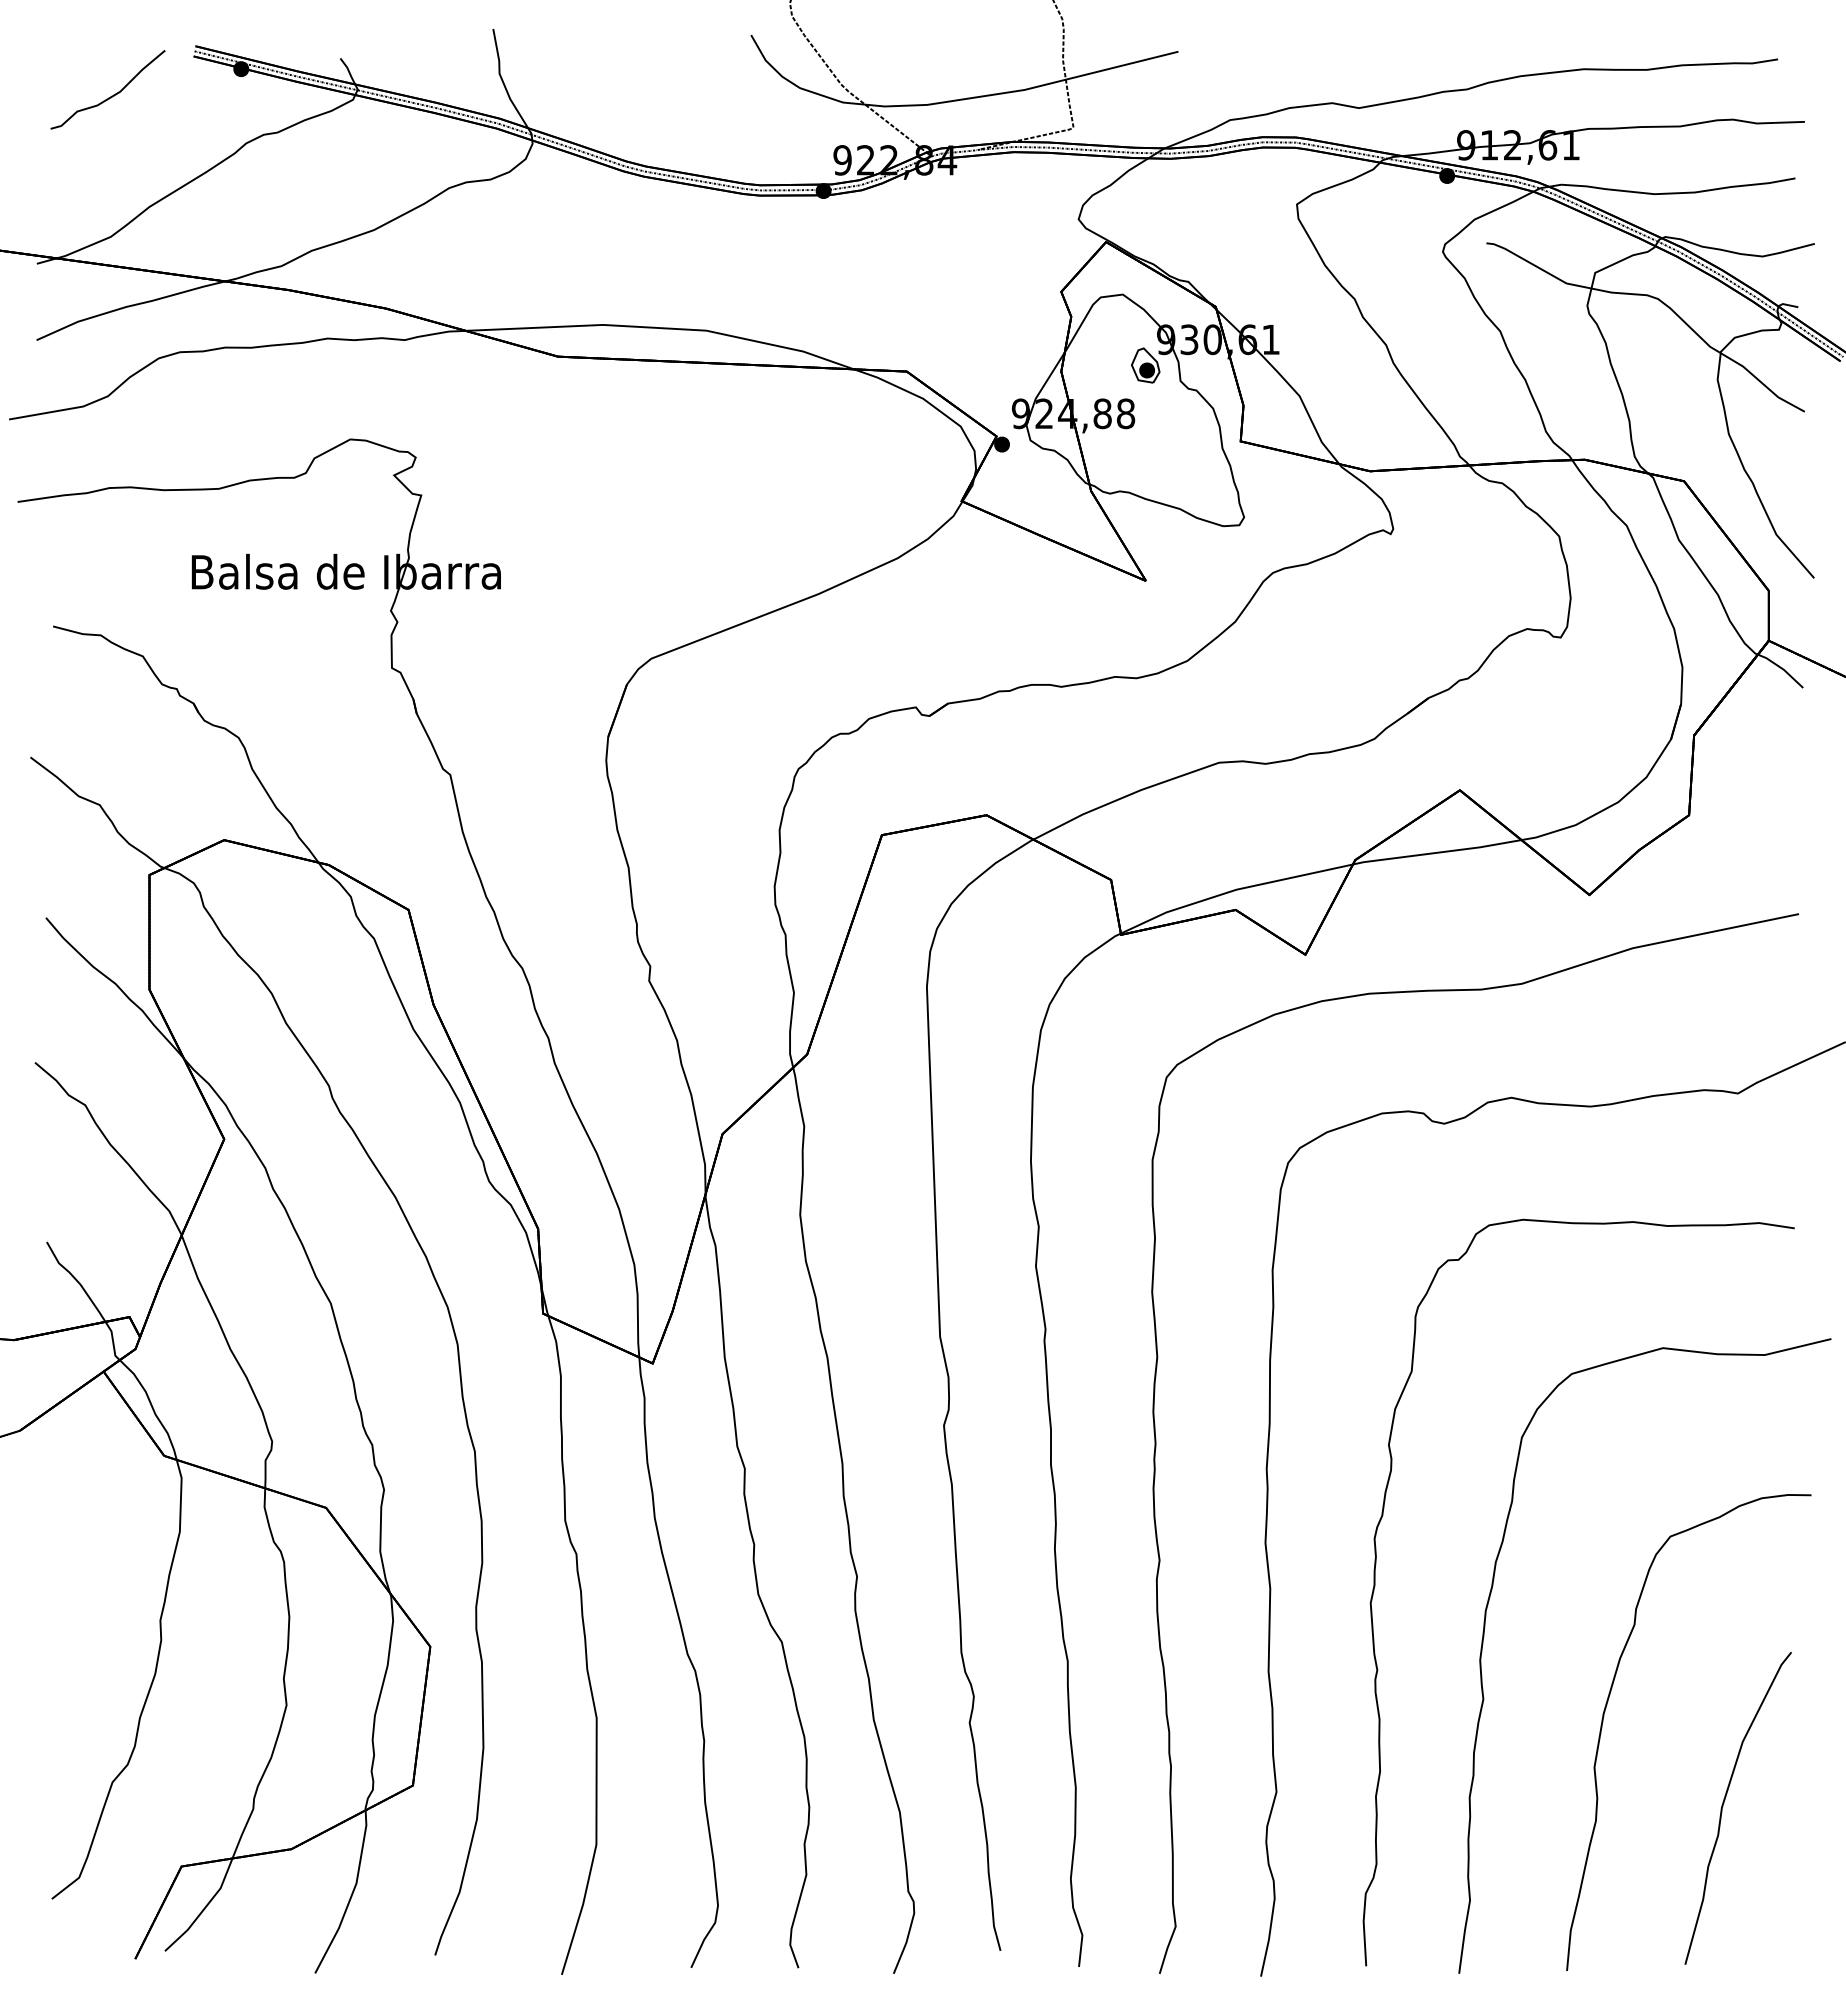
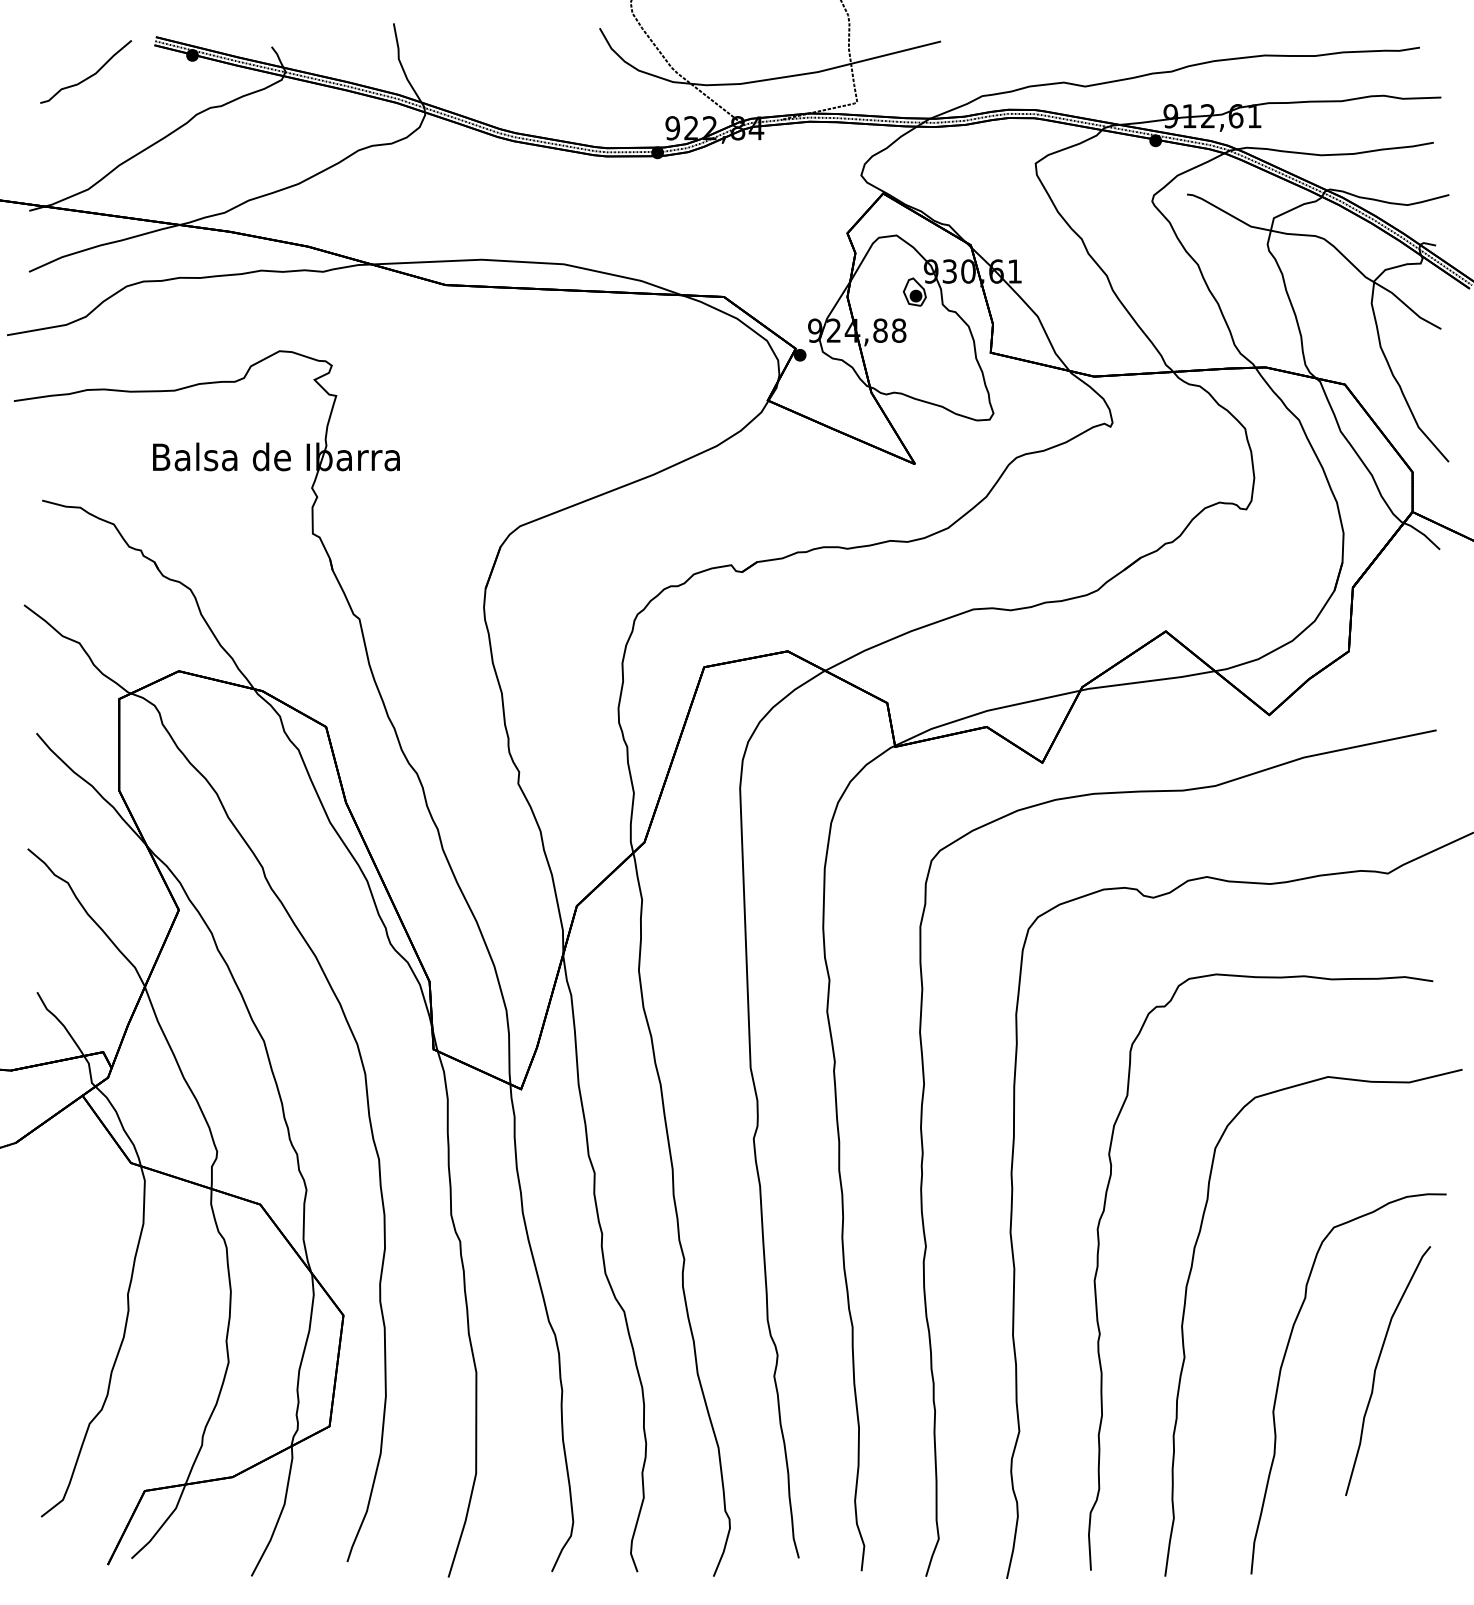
part: (1724, 1803) -> (1377, 1367), moved

